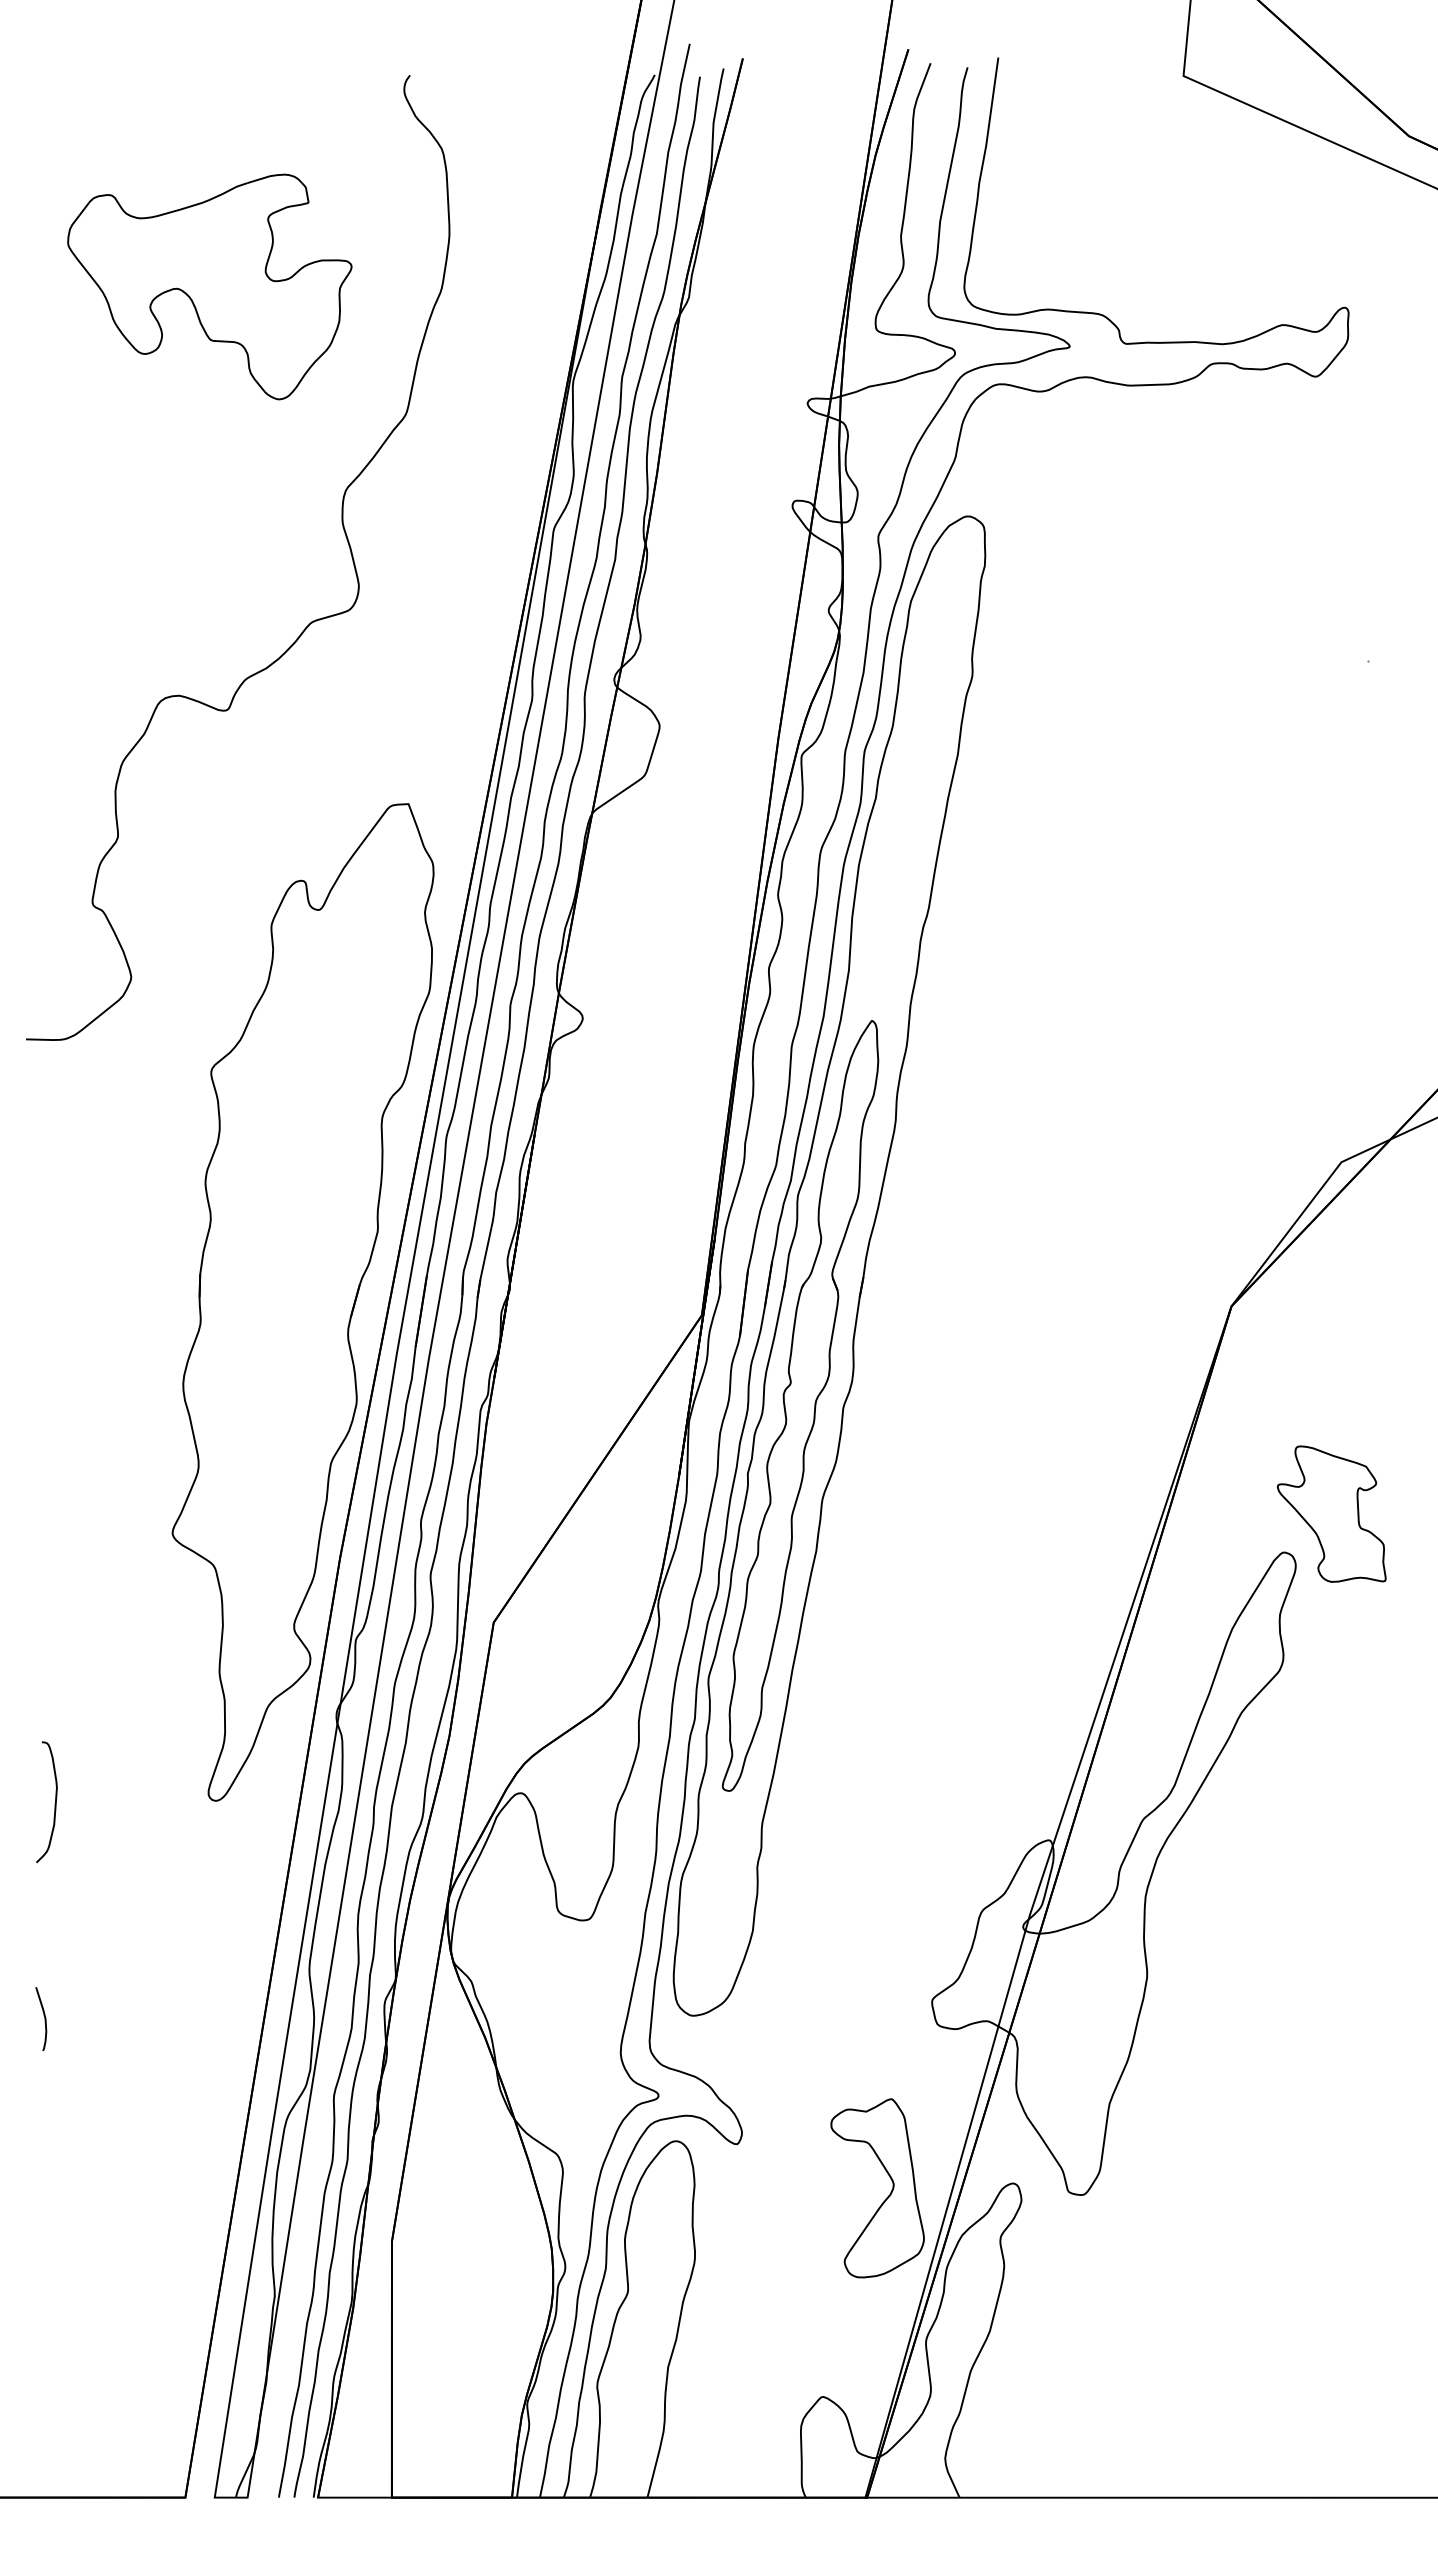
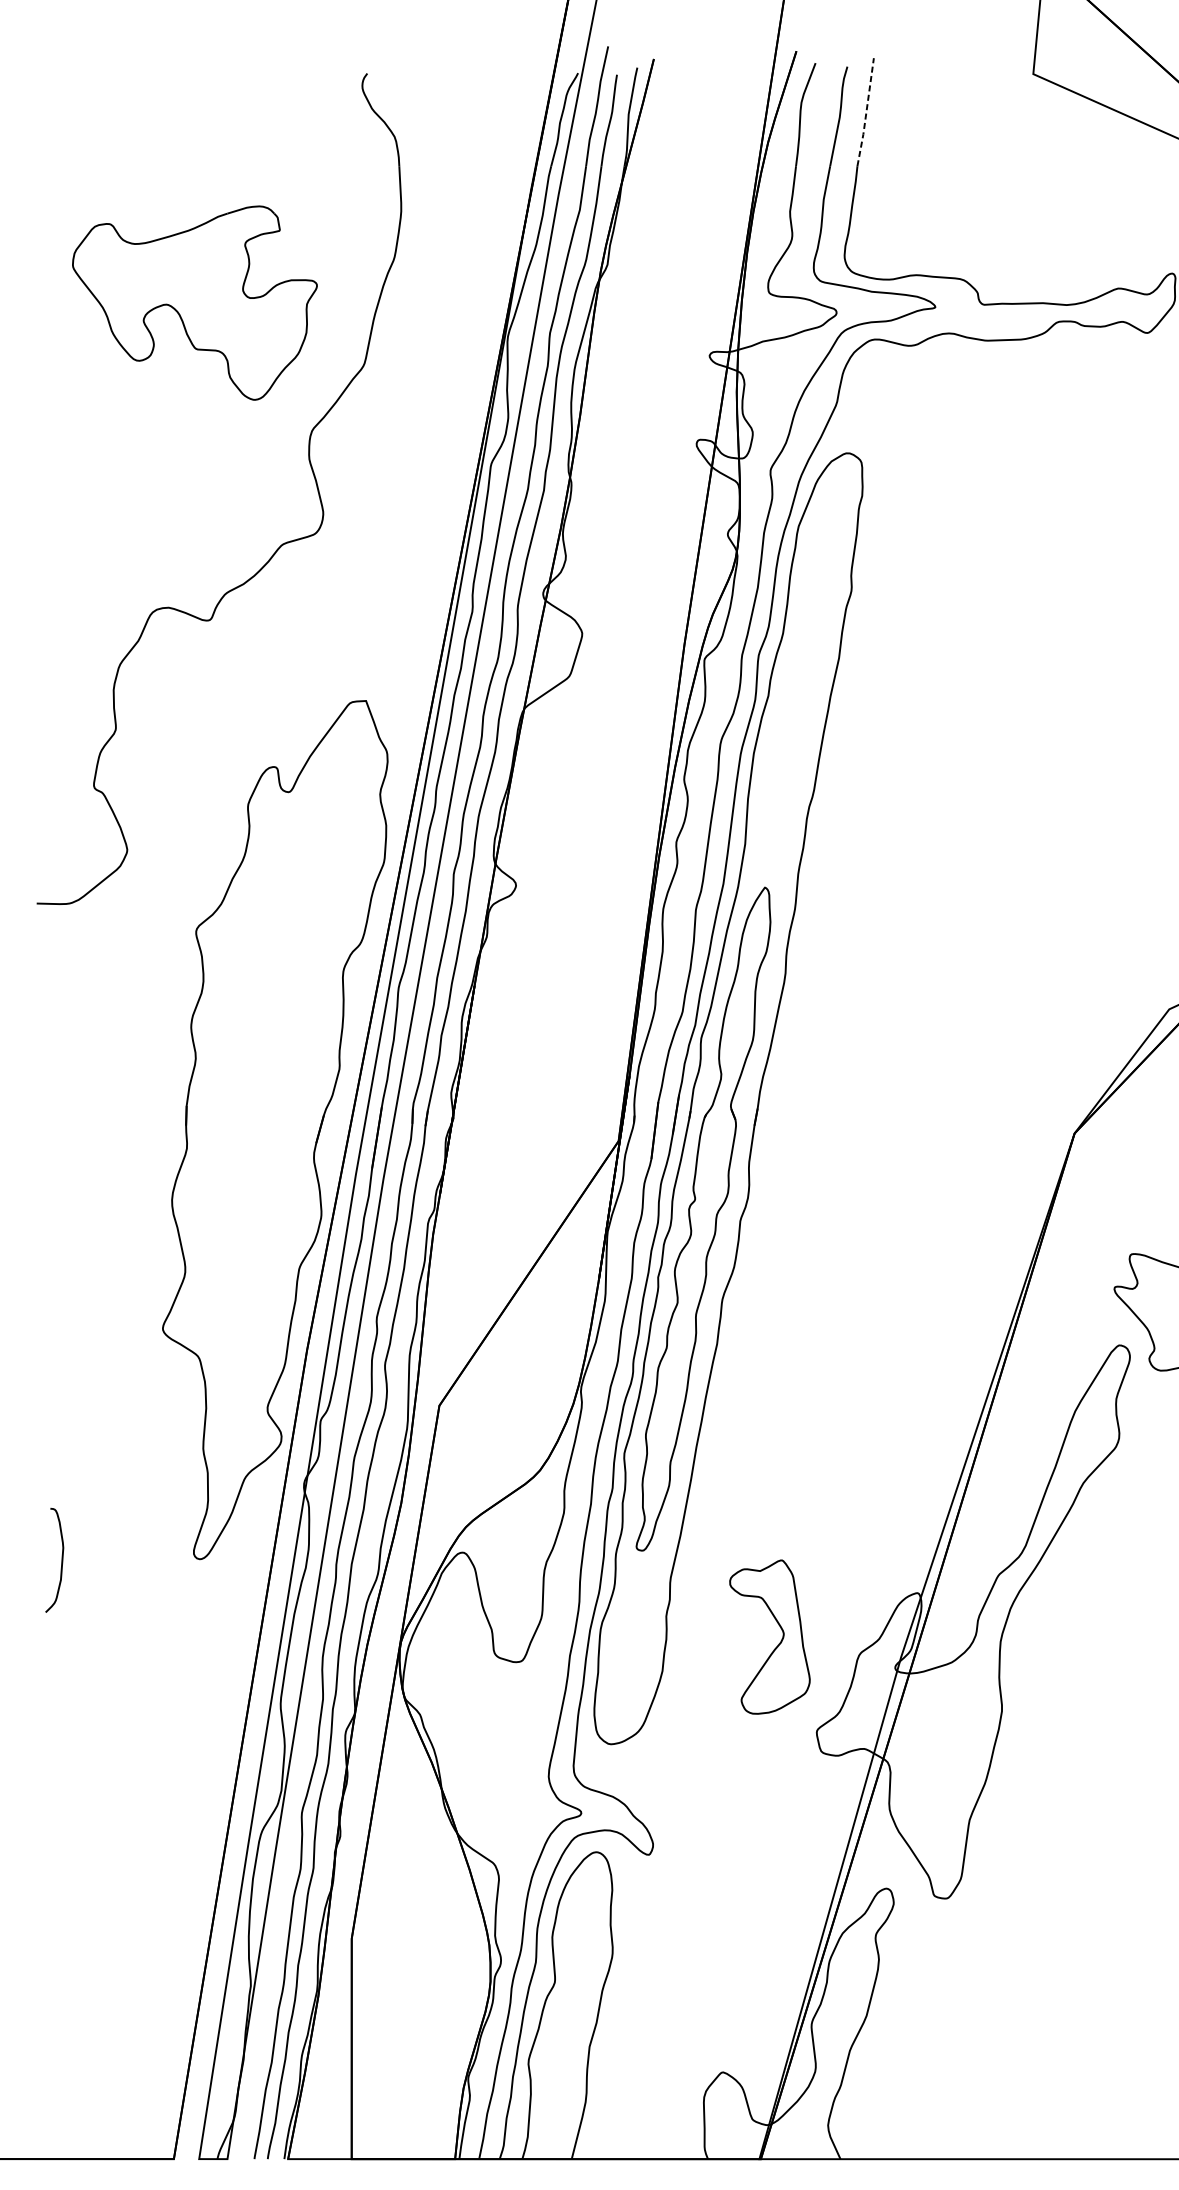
line: (989, 120) -> (866, 112), solid -> dashed
part: (209, 286) -> (194, 302), moved
curve: (44, 2019) -> (52, 1747), removed
part: (886, 2197) -> (777, 1644), moved

